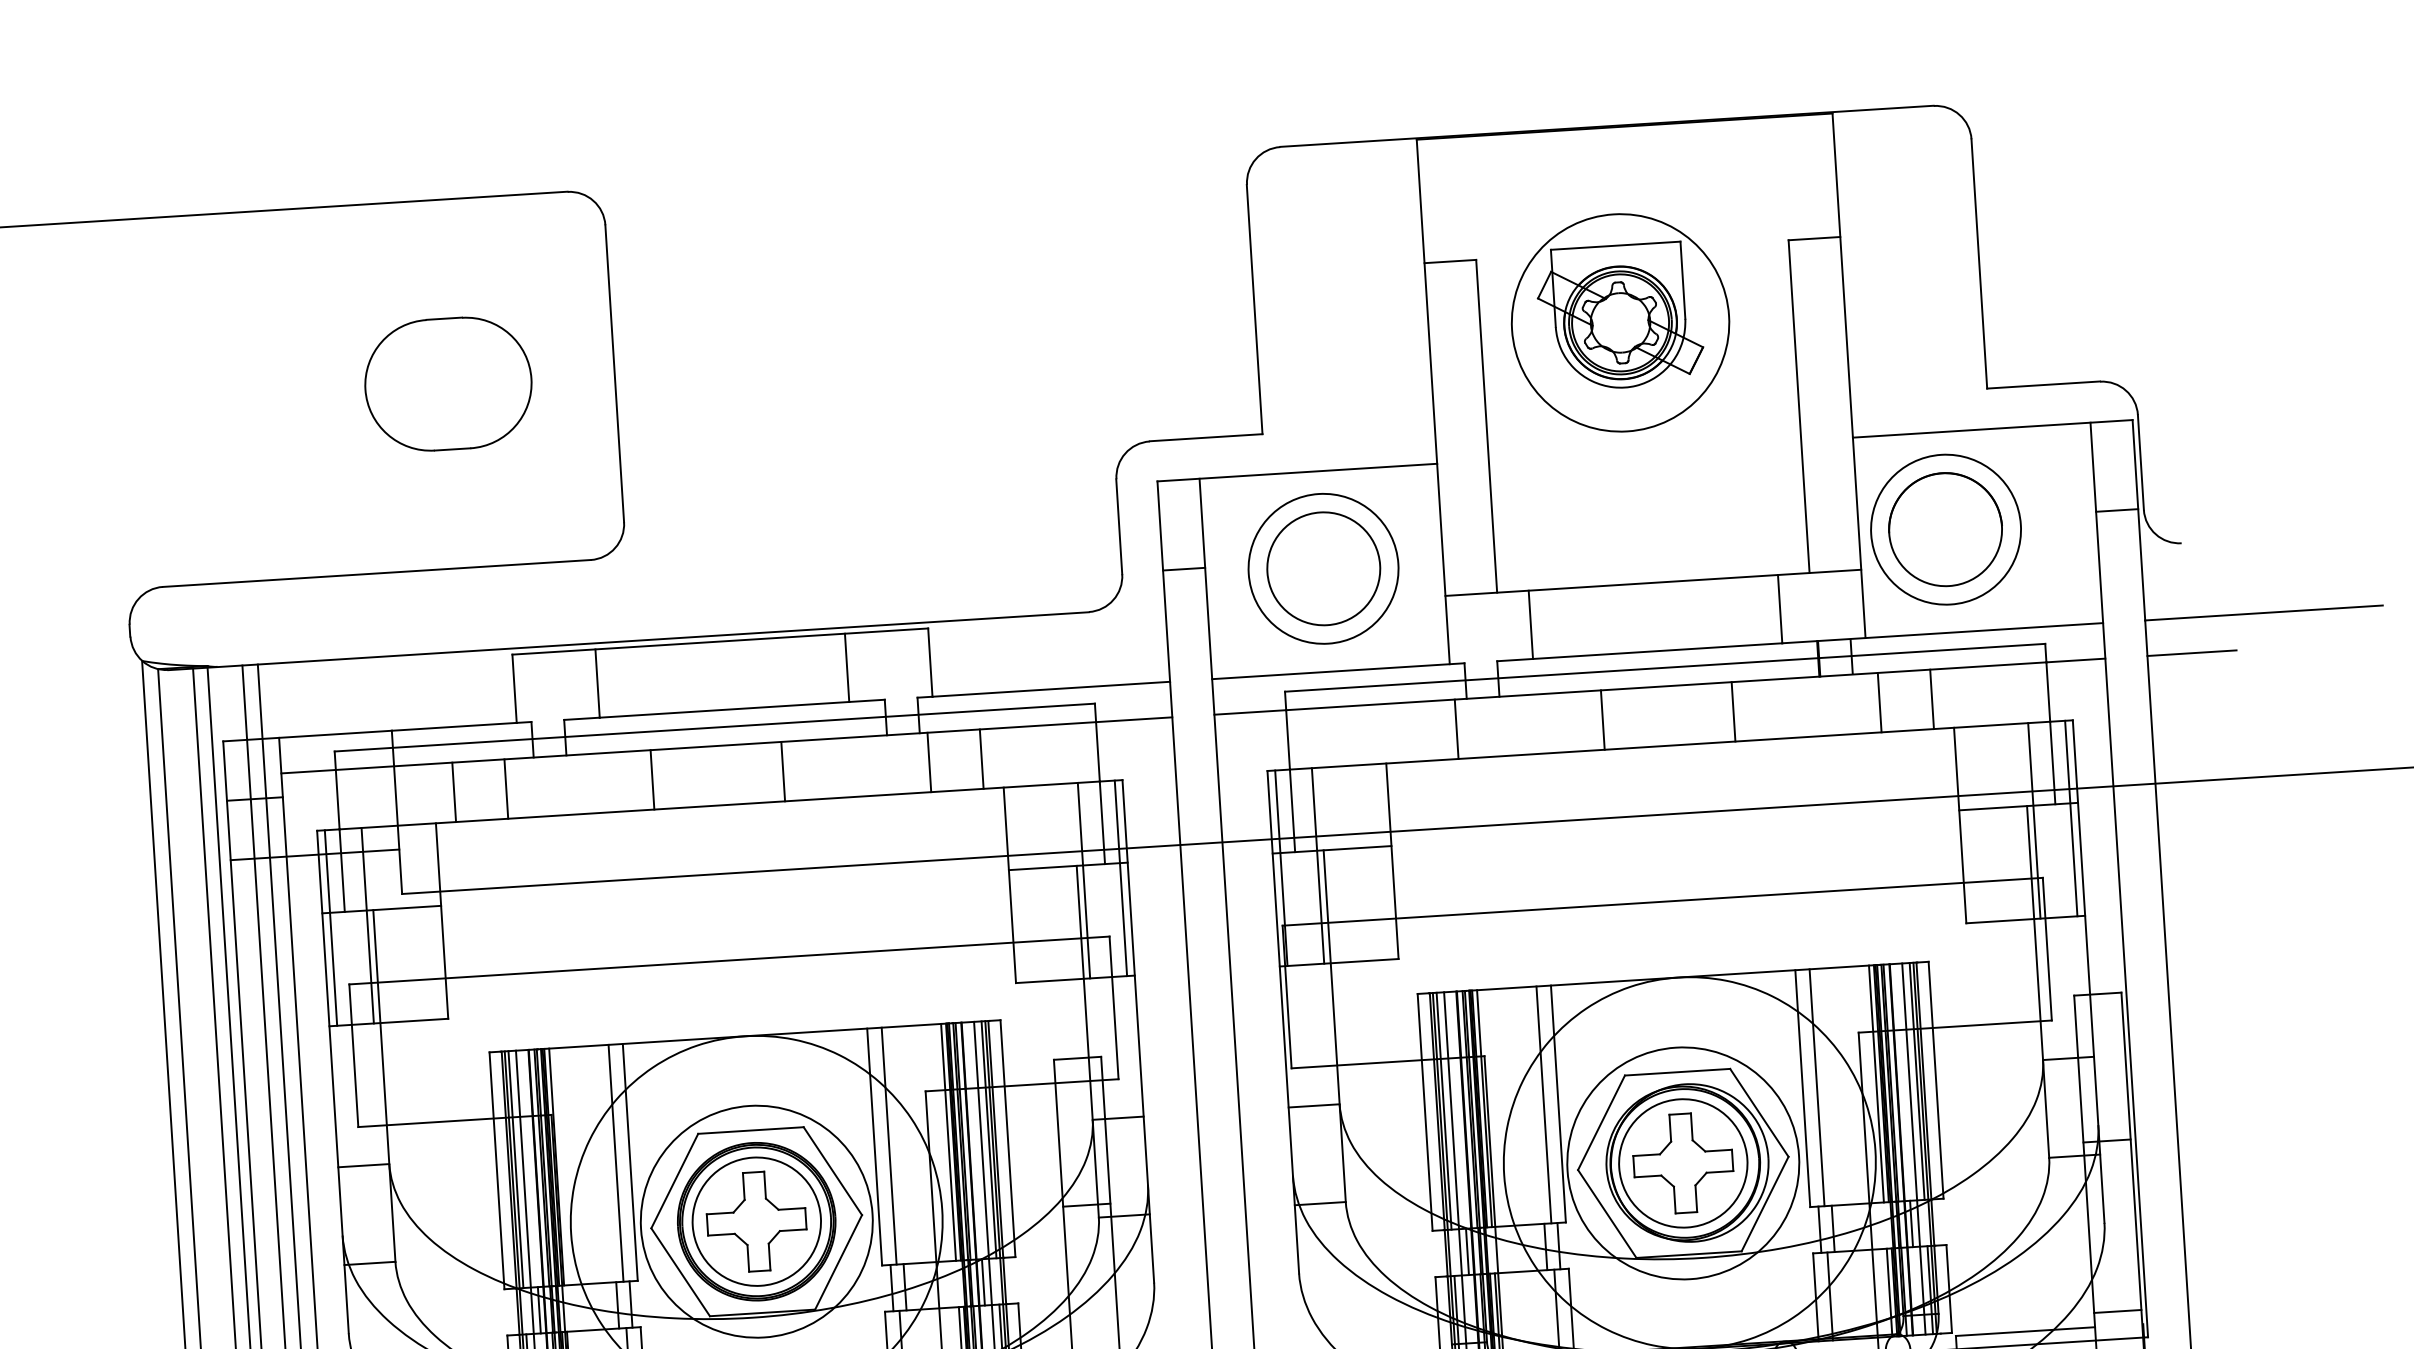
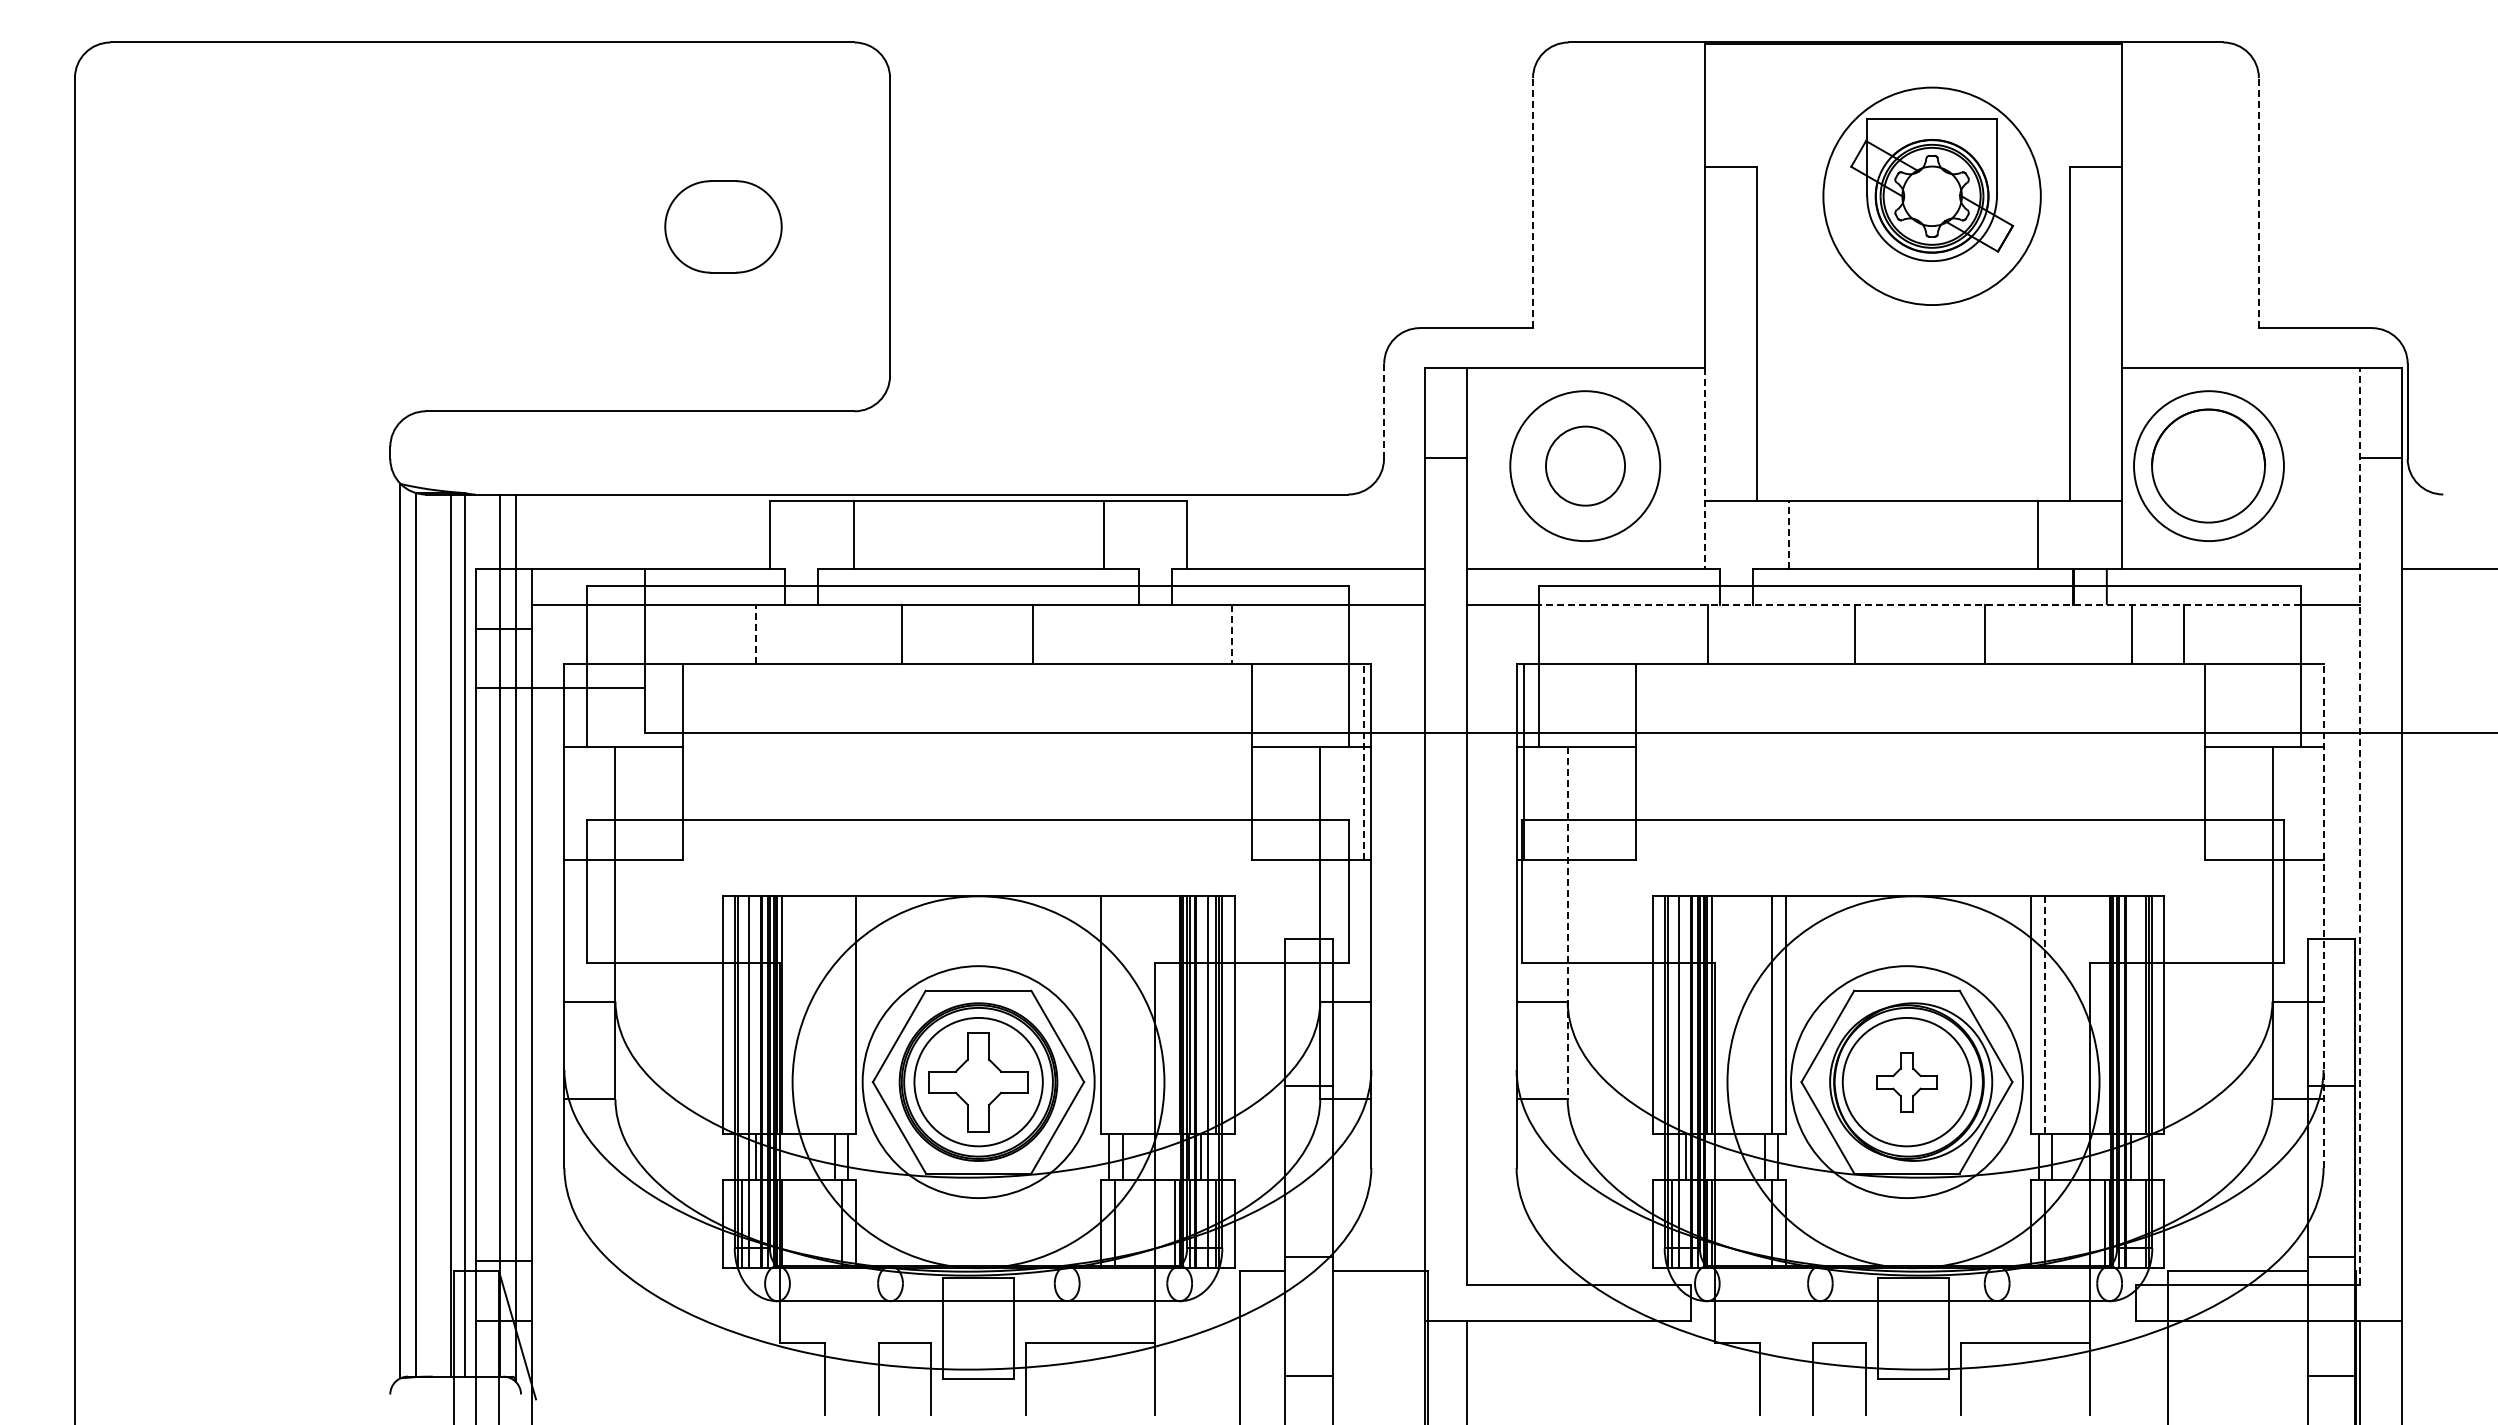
line: (1978, 264) -> (2258, 203), solid -> dashed
line: (1254, 310) -> (1532, 203), solid -> dashed
part: (1619, 322) -> (1931, 195), moved
part: (448, 383) -> (723, 226), size x0.7
line: (1119, 526) -> (1384, 411), solid -> dashed
line: (1443, 564) -> (1705, 469), solid -> dashed
circle: (1323, 568) -> (1585, 465), size x0.7
line: (1530, 624) -> (1788, 534), solid -> dashed
line: (2191, 652) -> (2446, 604), removed
line: (1665, 685) -> (1919, 604), solid -> dashed
line: (982, 759) -> (1232, 634), solid -> dashed
line: (929, 762) -> (1179, 634), removed
line: (505, 788) -> (755, 634), solid -> dashed
line: (454, 792) -> (703, 634), removed
line: (2070, 818) -> (2315, 762), removed
line: (2034, 821) -> (2278, 762), removed
line: (1318, 866) -> (1561, 762), removed
line: (1120, 878) -> (1363, 762), solid -> dashed
line: (2118, 879) -> (2359, 826), solid -> dashed
line: (1083, 880) -> (1326, 762), removed
line: (367, 925) -> (608, 762), removed
line: (331, 928) -> (572, 762), removed
line: (2088, 971) -> (2323, 916), solid -> dashed
line: (1334, 1026) -> (1567, 923), solid -> dashed
line: (1876, 1083) -> (2104, 1014), removed
line: (1817, 1088) -> (2045, 1015), solid -> dashed
line: (1444, 1110) -> (1671, 1014), removed
line: (949, 1141) -> (1175, 1014), removed
line: (889, 1145) -> (1115, 1014), removed
line: (1914, 1149) -> (2138, 1082), removed
line: (615, 1162) -> (841, 1014), removed
part: (1682, 1163) -> (1906, 1082), size x0.6
line: (515, 1169) -> (741, 1014), removed

